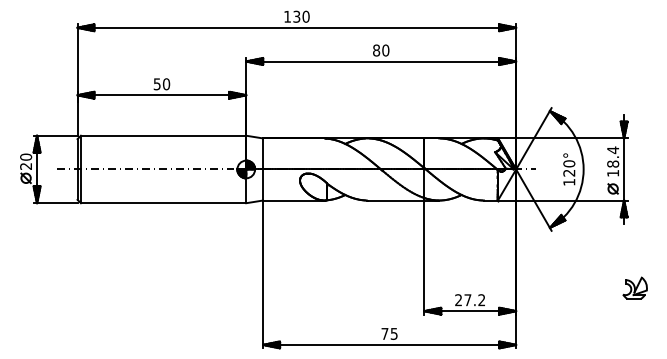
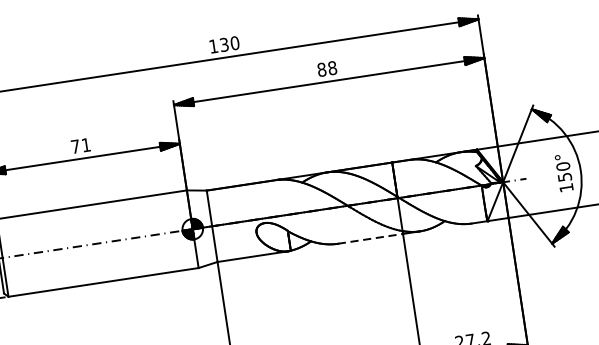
text: (385, 50) -> (332, 68), 80 -> 88
text: (161, 84) -> (80, 146), 50 -> 71
text: (569, 172) -> (565, 176), 120° -> 150°
line: (396, 200) -> (370, 238), solid -> dashed

